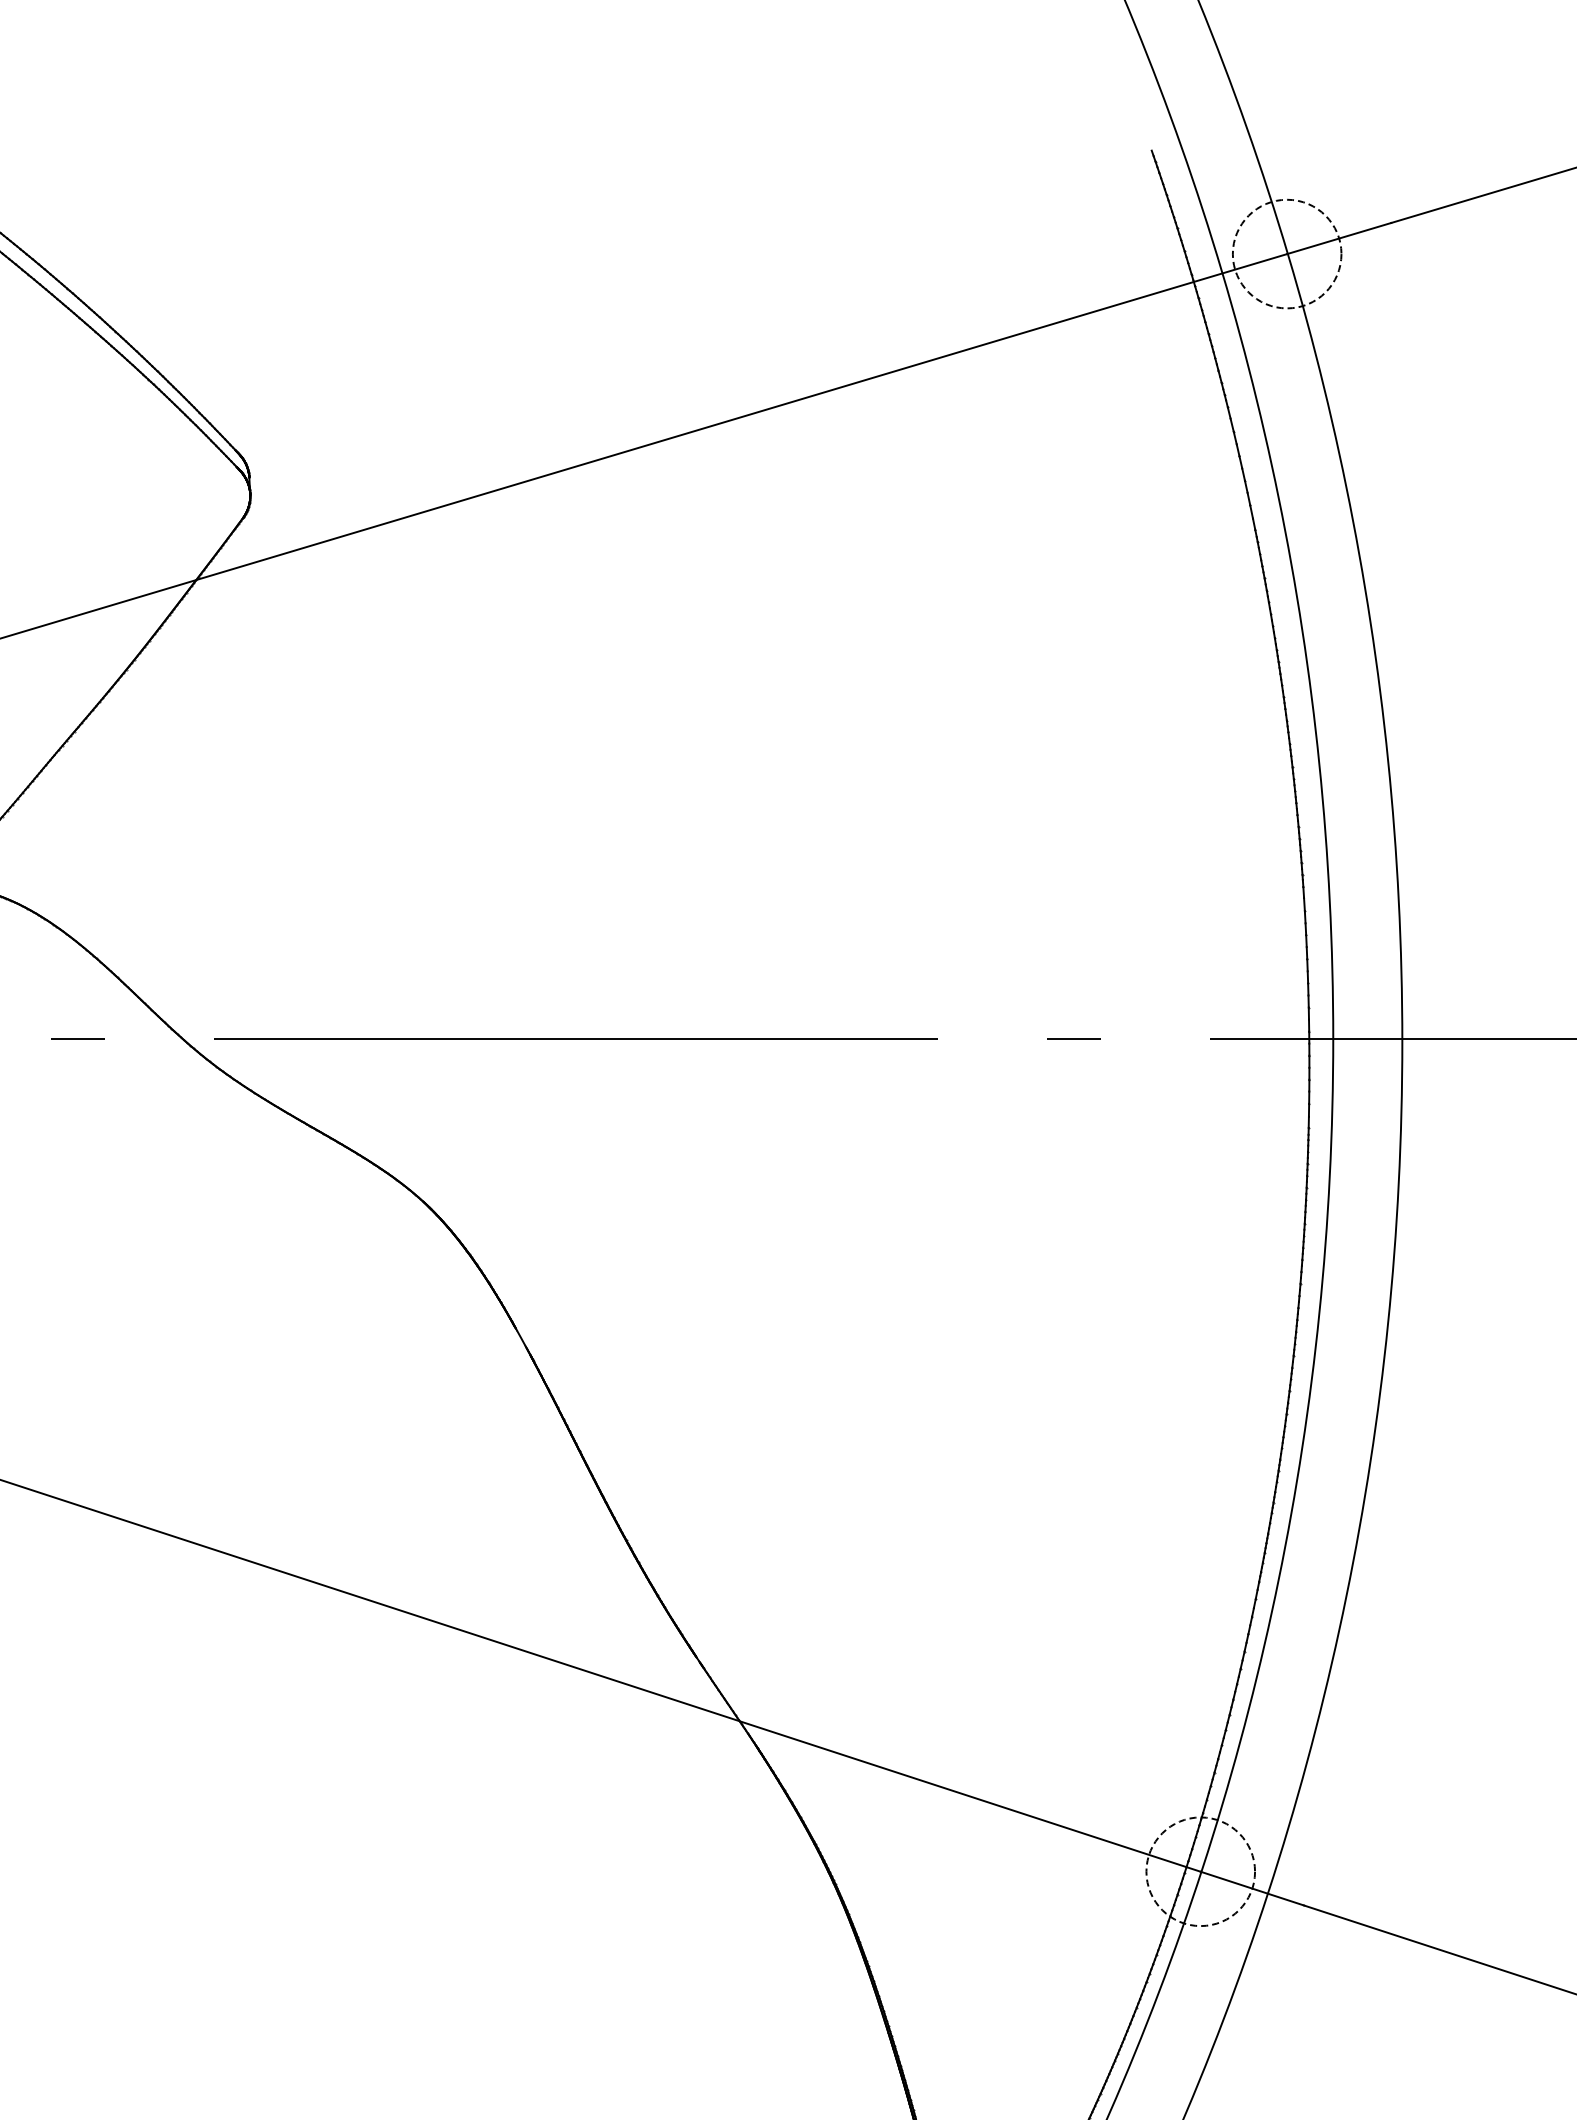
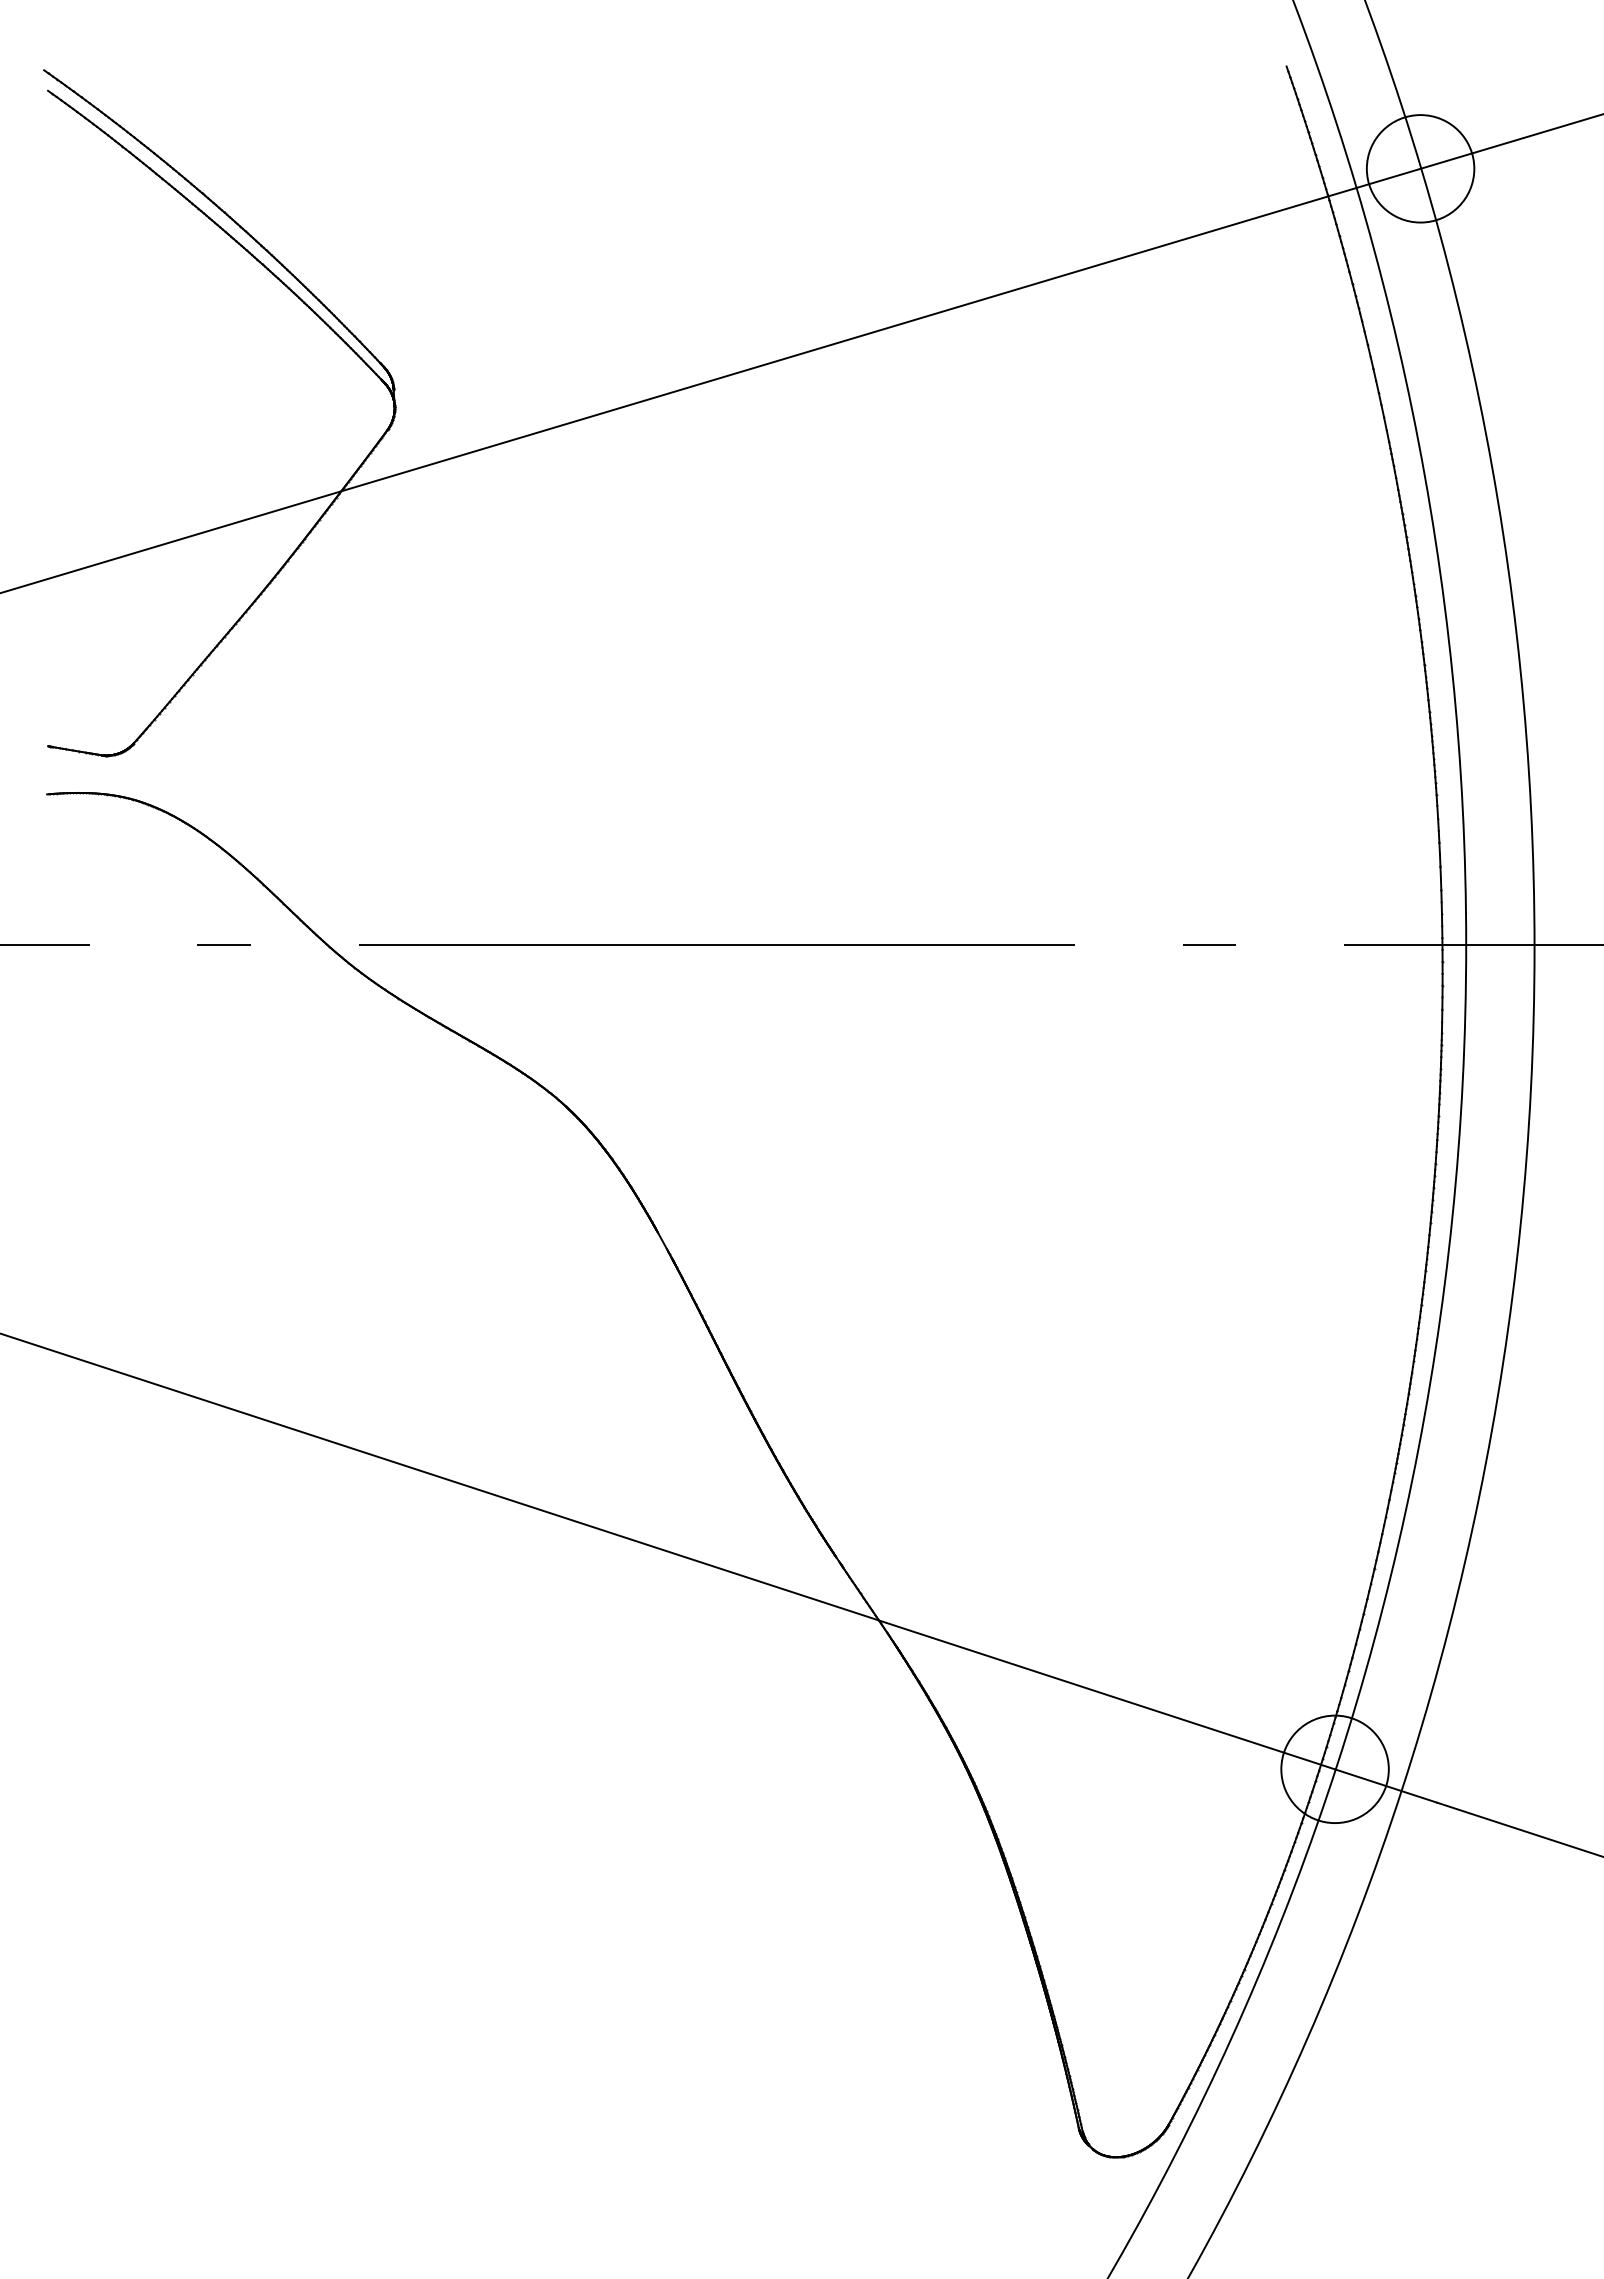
circle: (1287, 253) -> (1420, 168), dashed -> solid
circle: (1200, 1871) -> (1334, 1769), dashed -> solid

